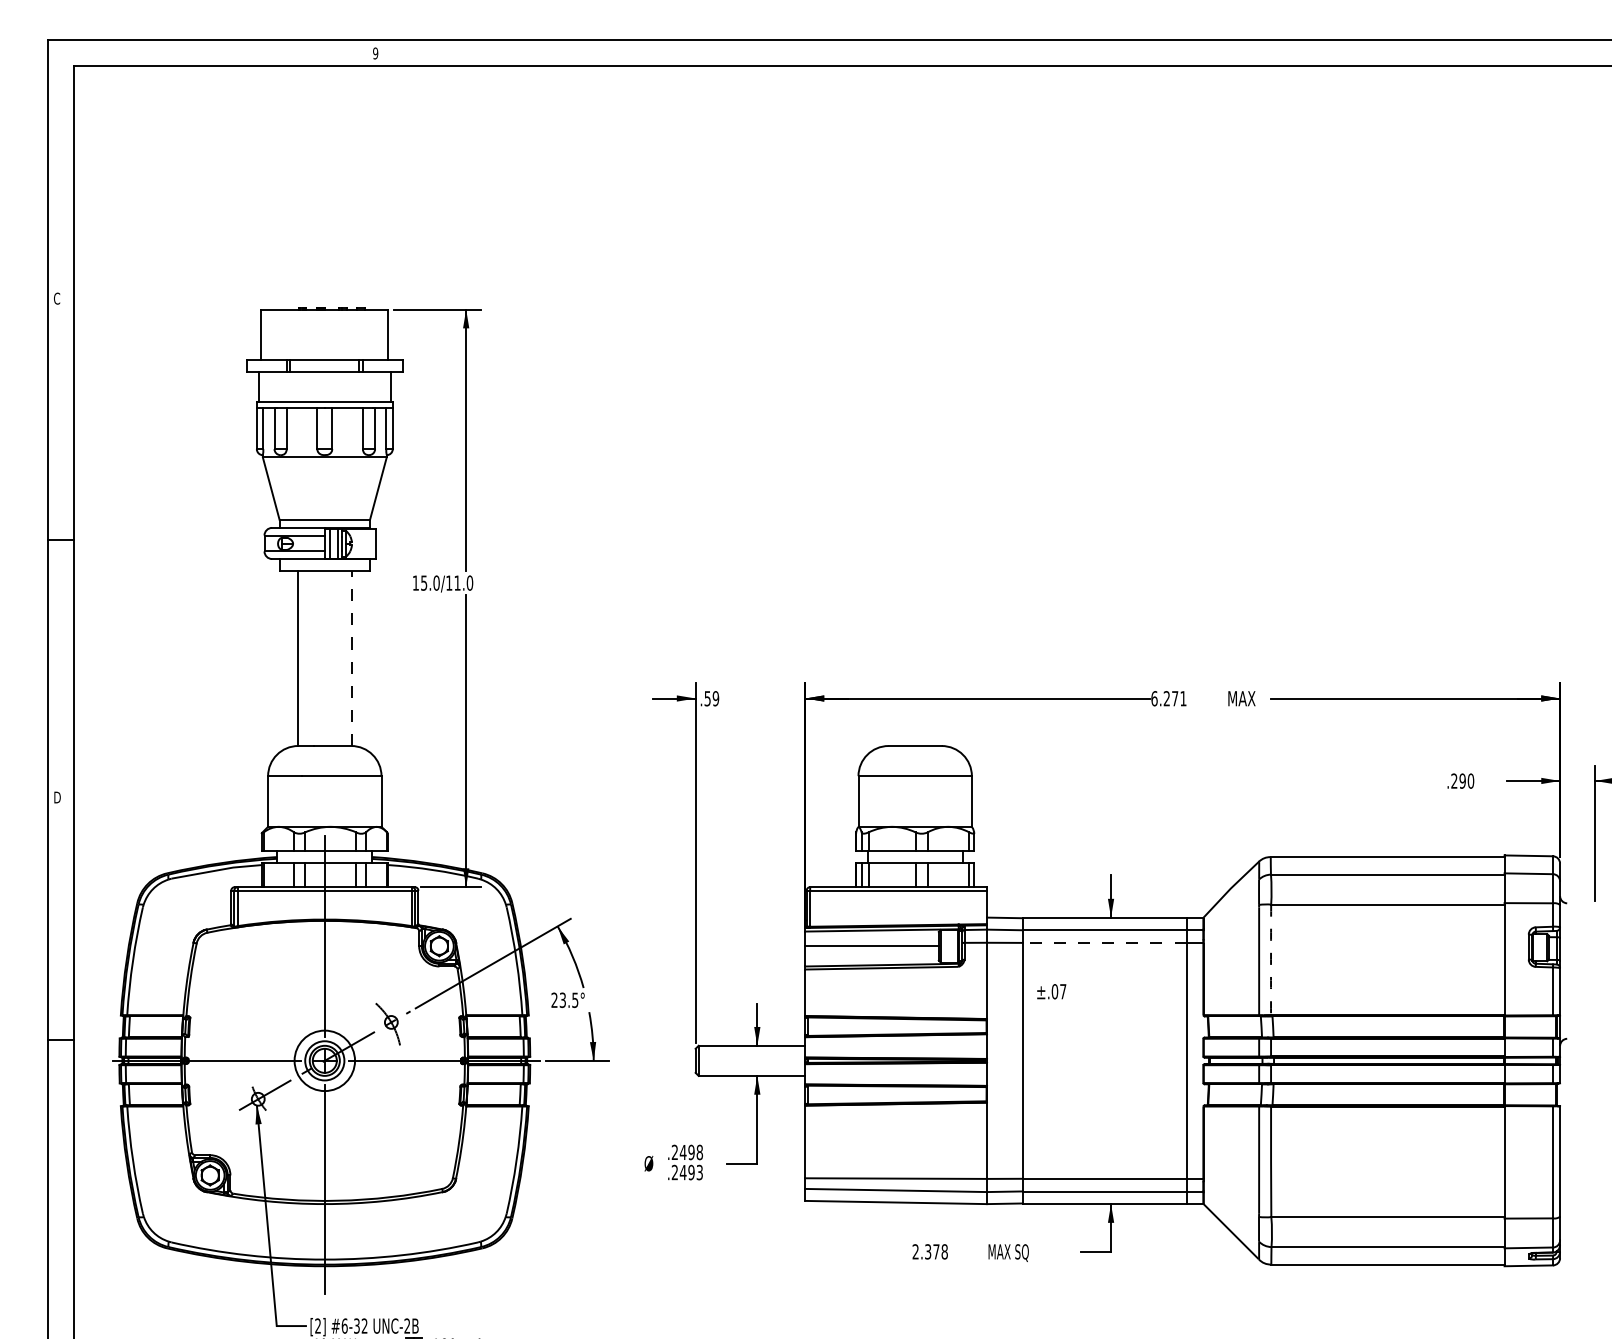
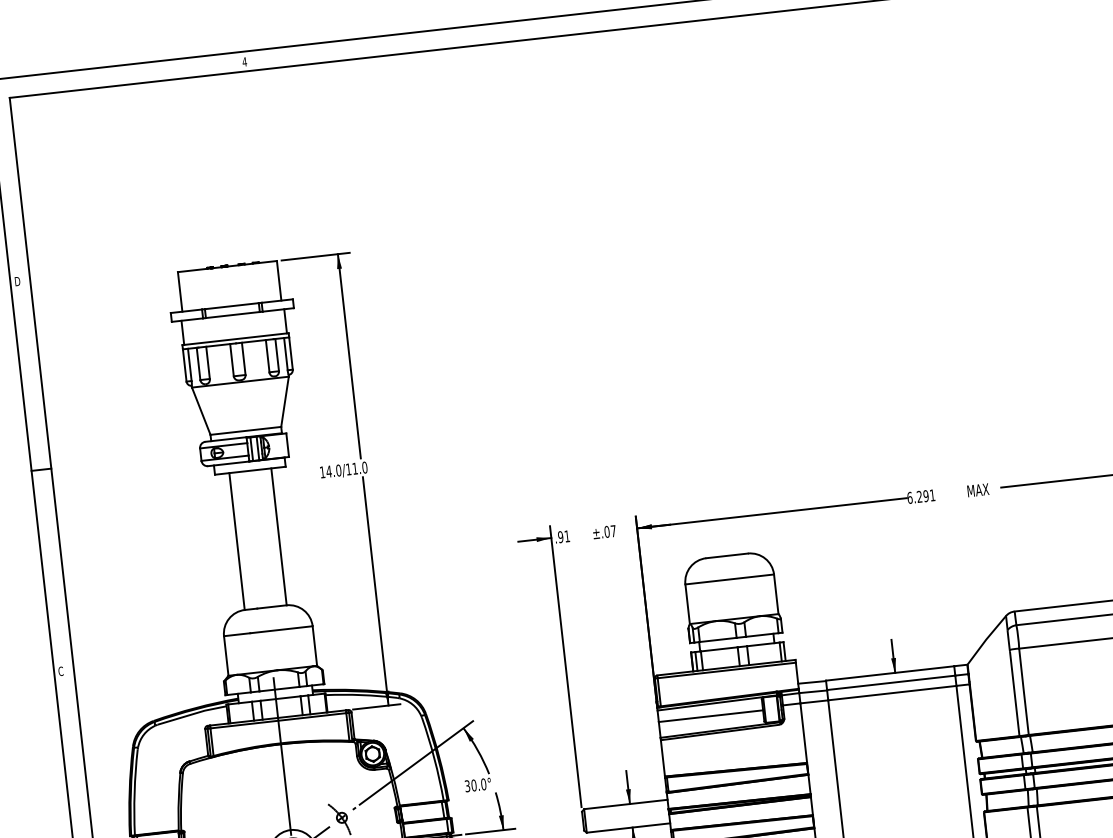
text: (375, 53) -> (244, 62), 9 -> 4
text: (57, 298) -> (17, 281), C -> D
text: (423, 582) -> (328, 471), 15.0/11.0 -> 14.0/11.0
line: (351, 658) -> (278, 536), dashed -> solid
text: (711, 698) -> (563, 536), .59 -> .91
text: (1175, 698) -> (926, 495), 6.271 -> 6.291
text: (57, 797) -> (61, 671), D -> C
line: (1104, 942) -> (892, 692), dashed -> solid
arc: (1271, 959) -> (1024, 691), dashed -> solid
text: (1051, 991) -> (604, 532), moved
text: (564, 999) -> (475, 784), 23.5° -> 30.0°

